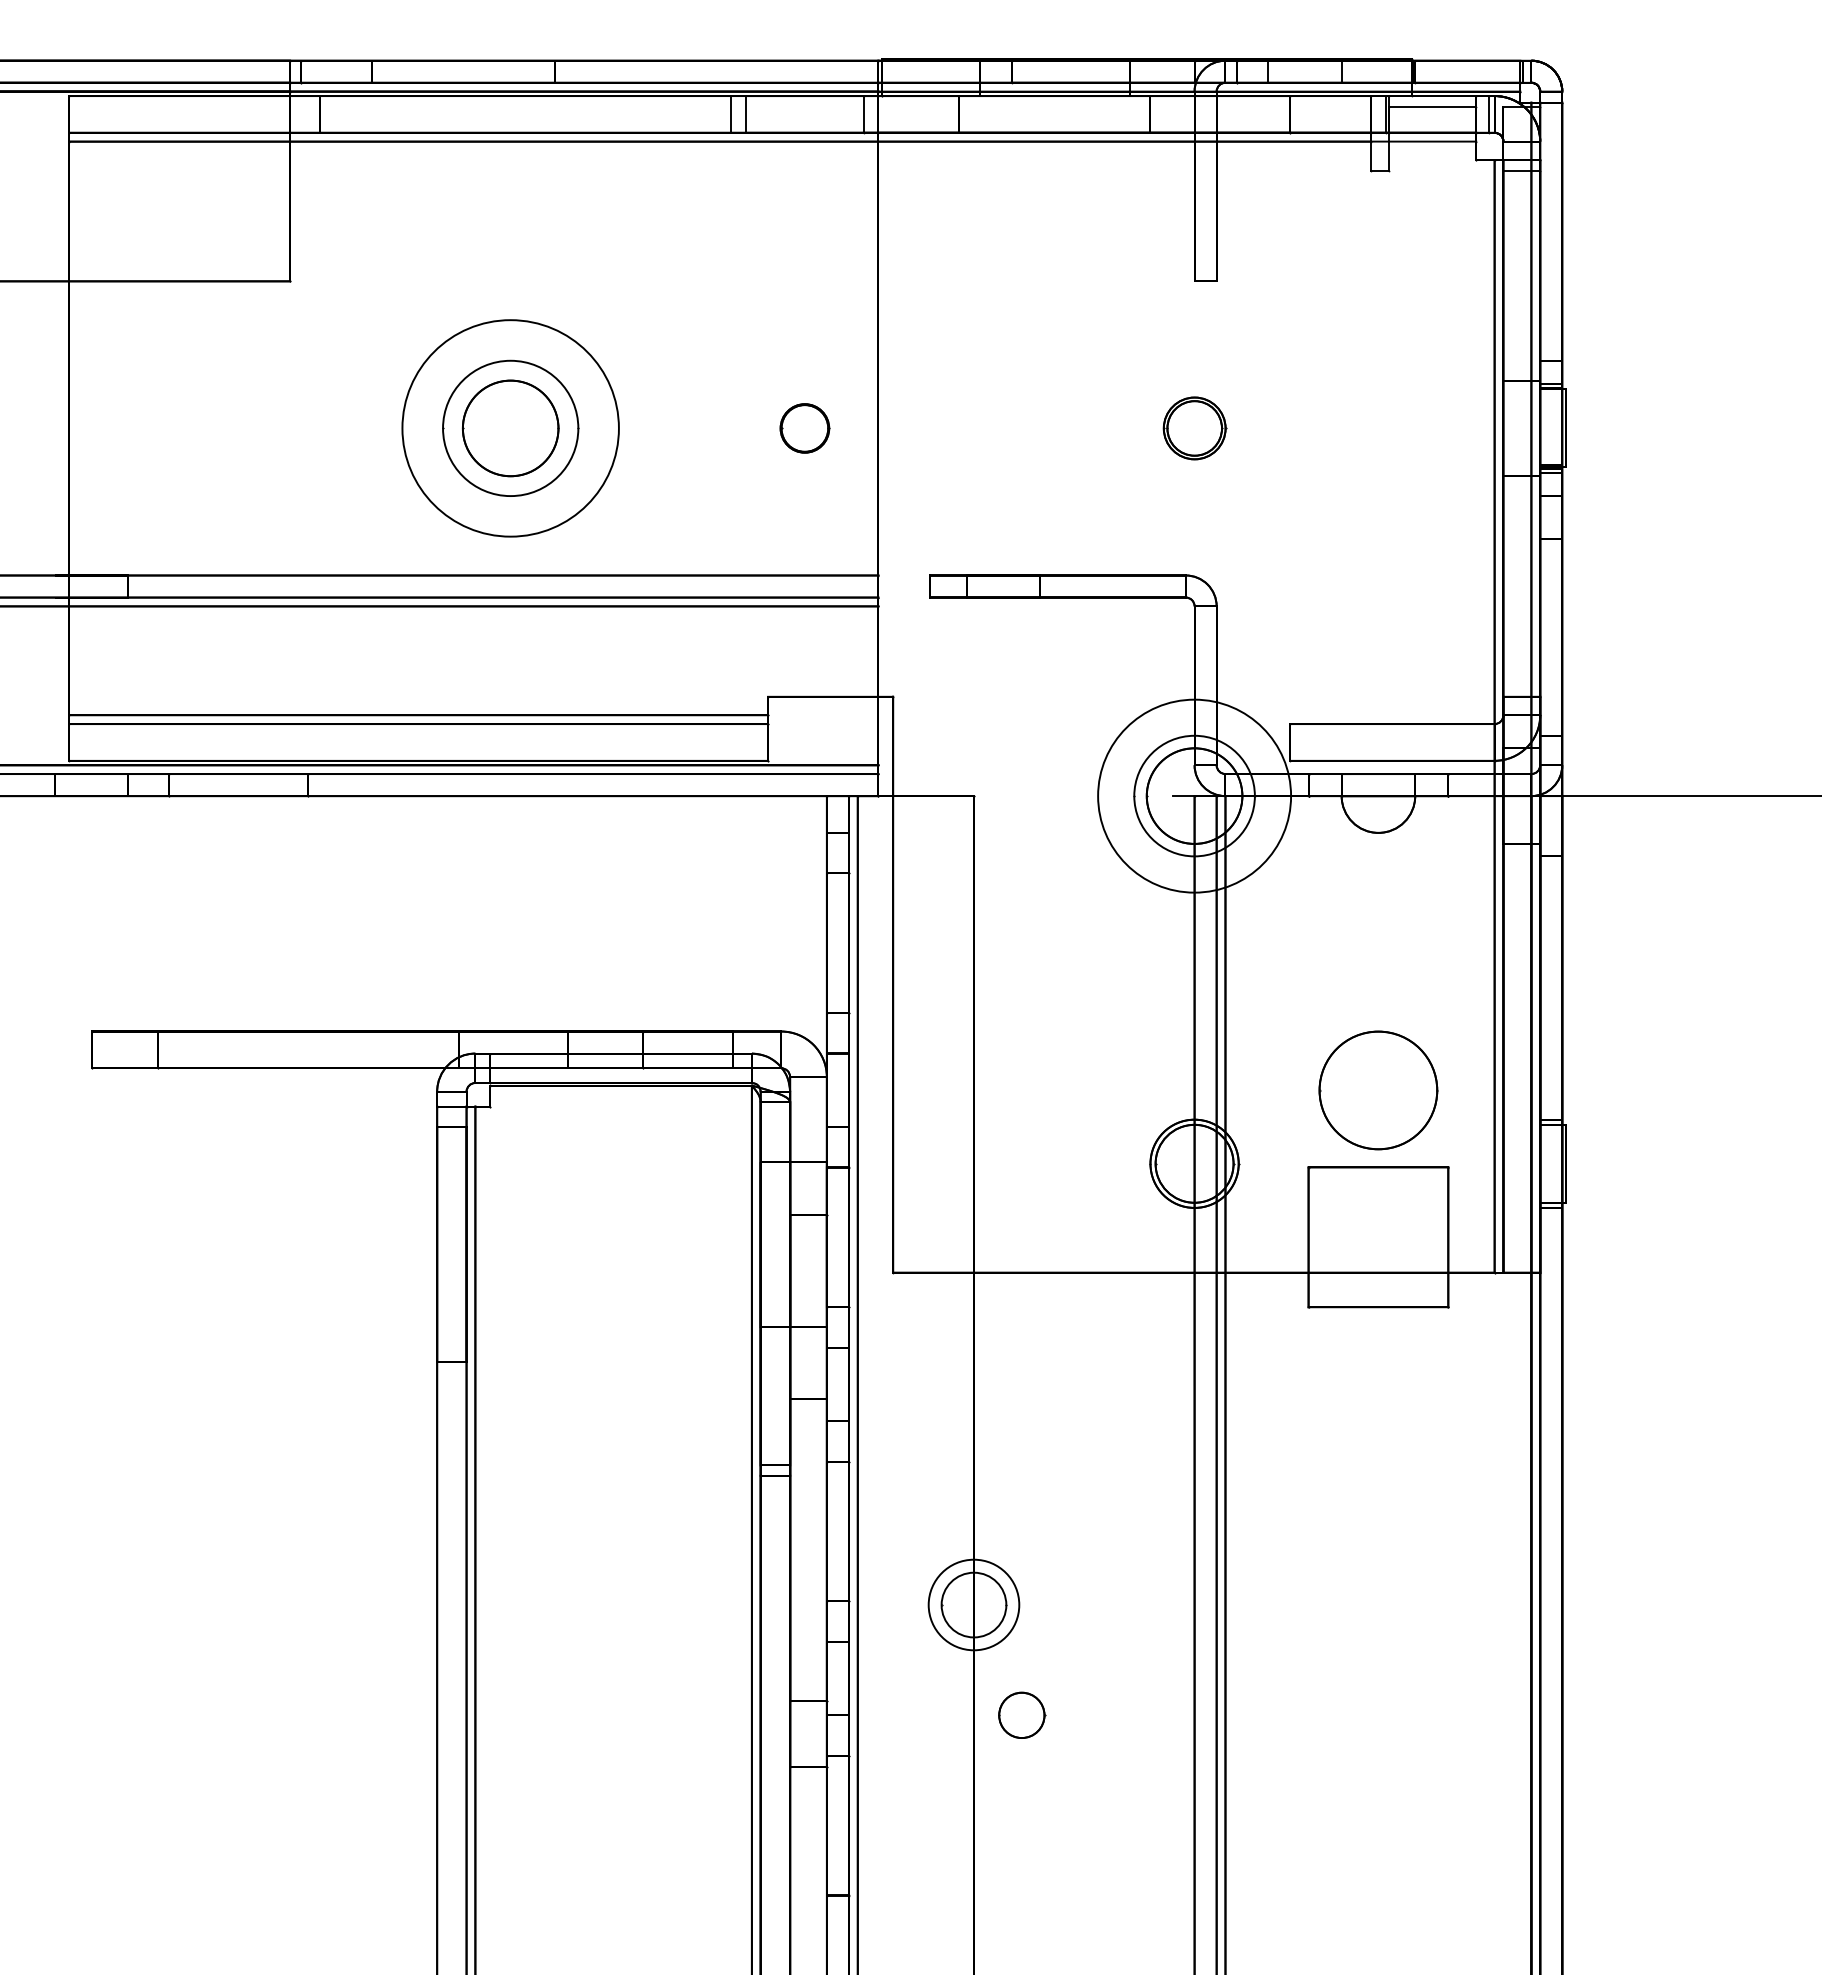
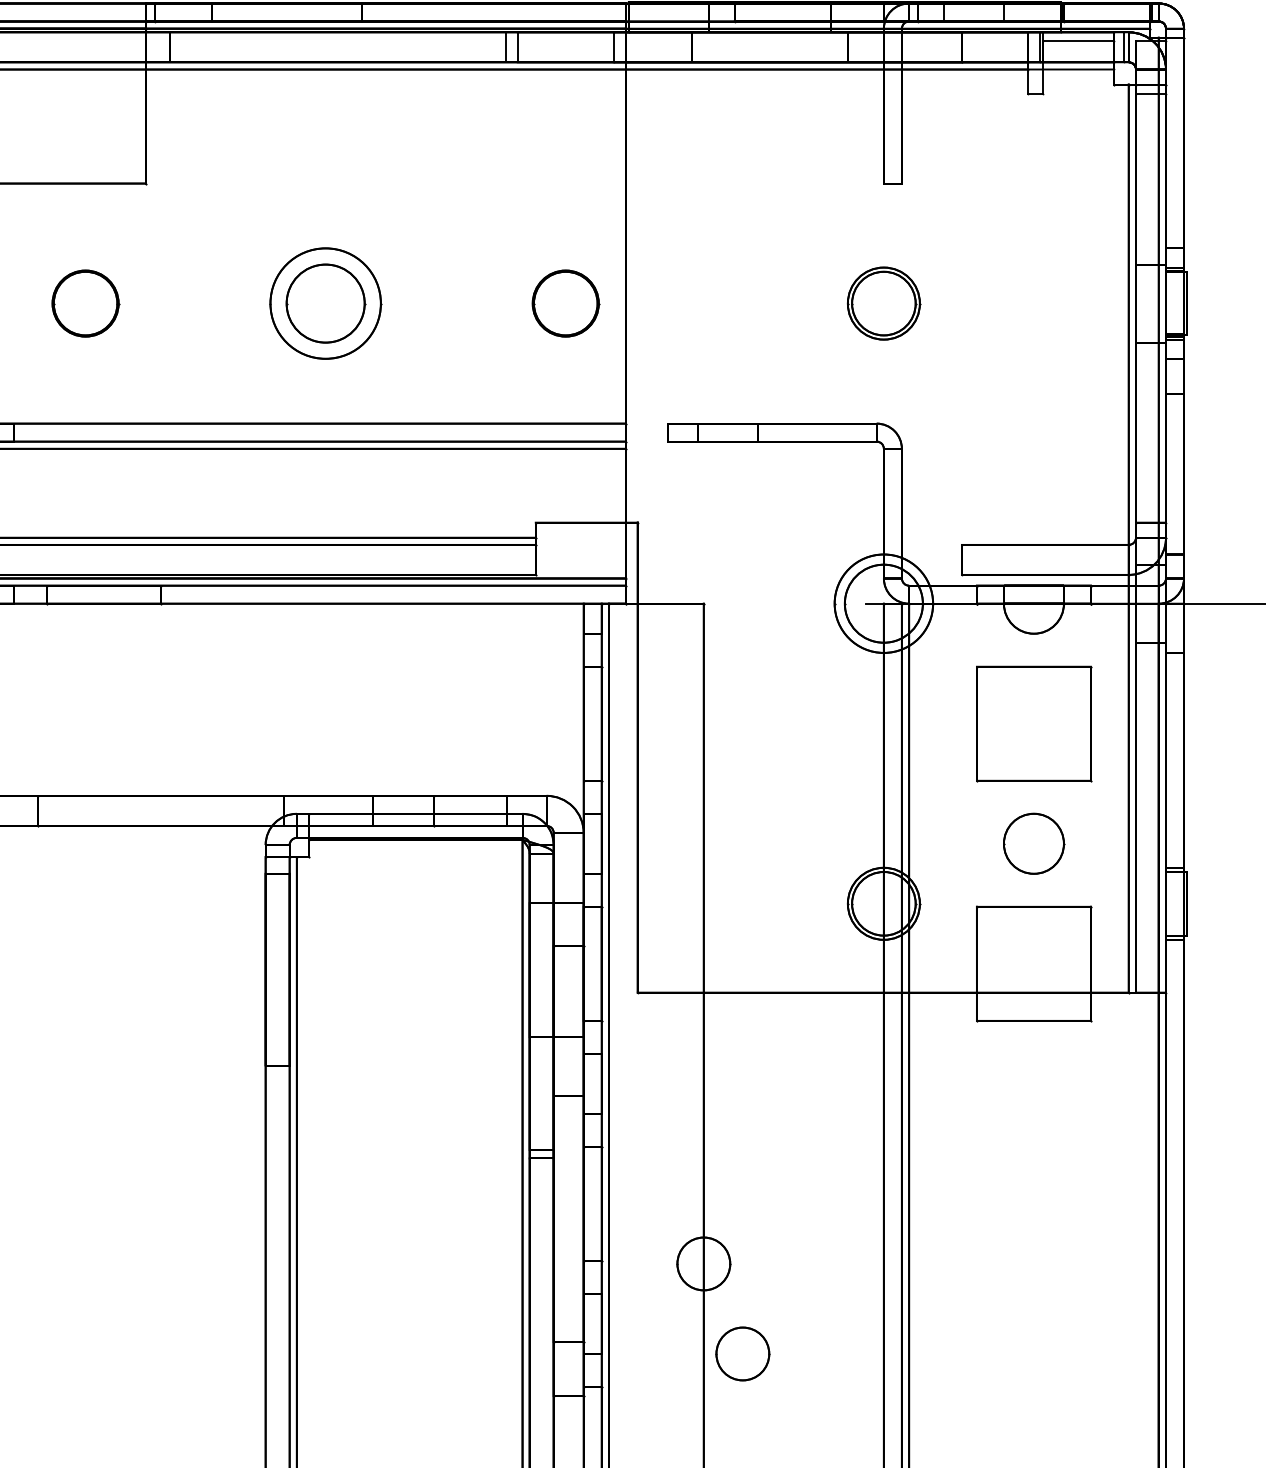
part: (216, 428) -> (85, 303), added
circle: (510, 428) -> (325, 303), size x0.62
part: (804, 428) -> (565, 303), size x1.67
part: (1194, 428) -> (883, 303), size x1.43
circle: (1194, 795) -> (883, 603), size x0.62
part: (1378, 943) -> (1033, 724), added
part: (1378, 1089) -> (1033, 843), size x0.62
circle: (973, 1604) -> (703, 1263), size x0.71
part: (1021, 1715) -> (742, 1354), size x1.43

